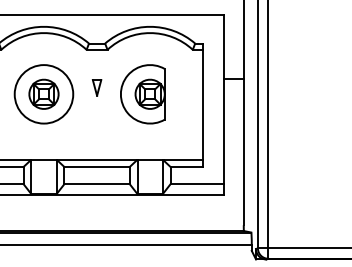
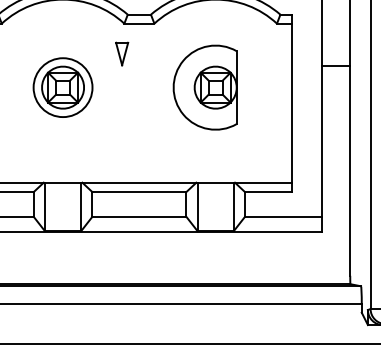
part: (96, 87) -> (121, 53), moved
circle: (43, 94) -> (62, 87), size x0.7

